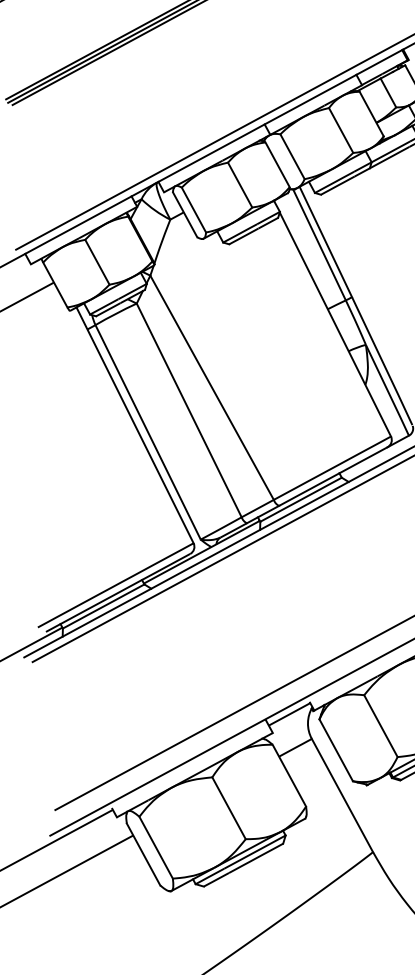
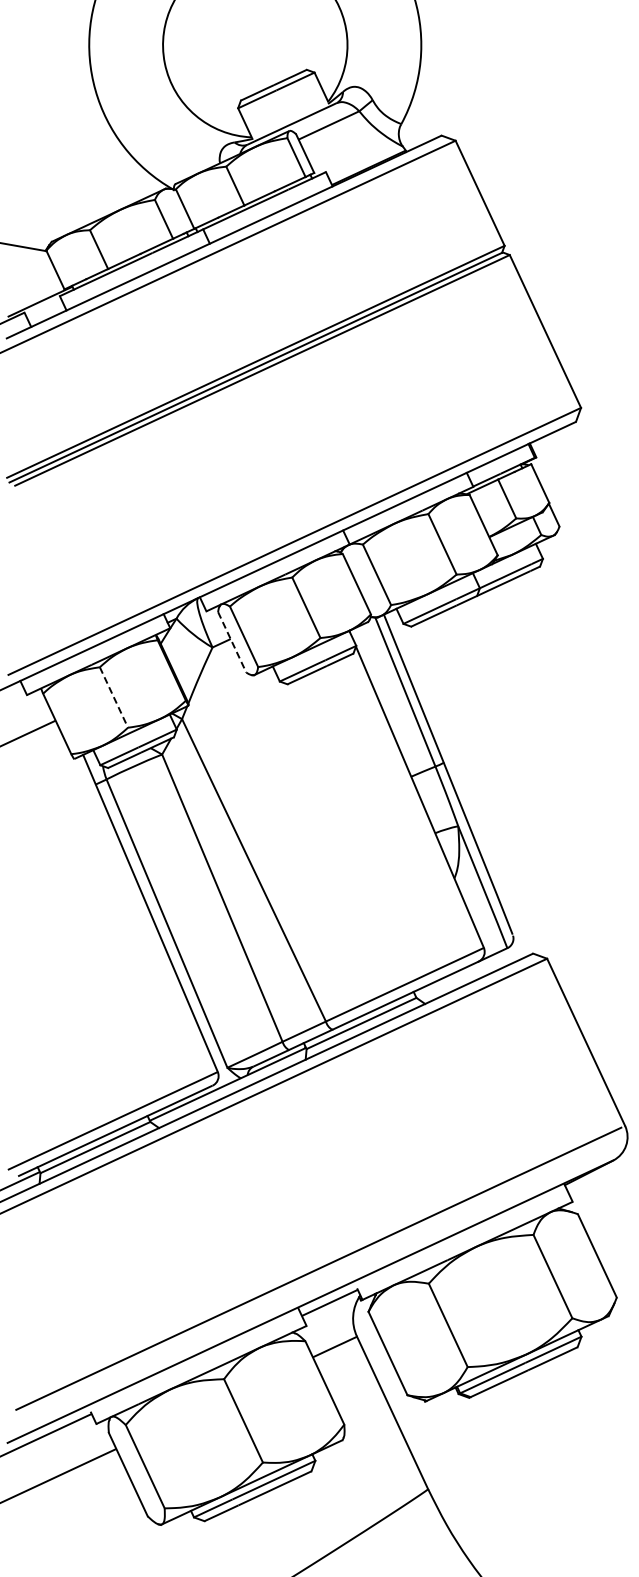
line: (185, 214) -> (232, 642), solid -> dashed
line: (97, 262) -> (114, 697), solid -> dashed

